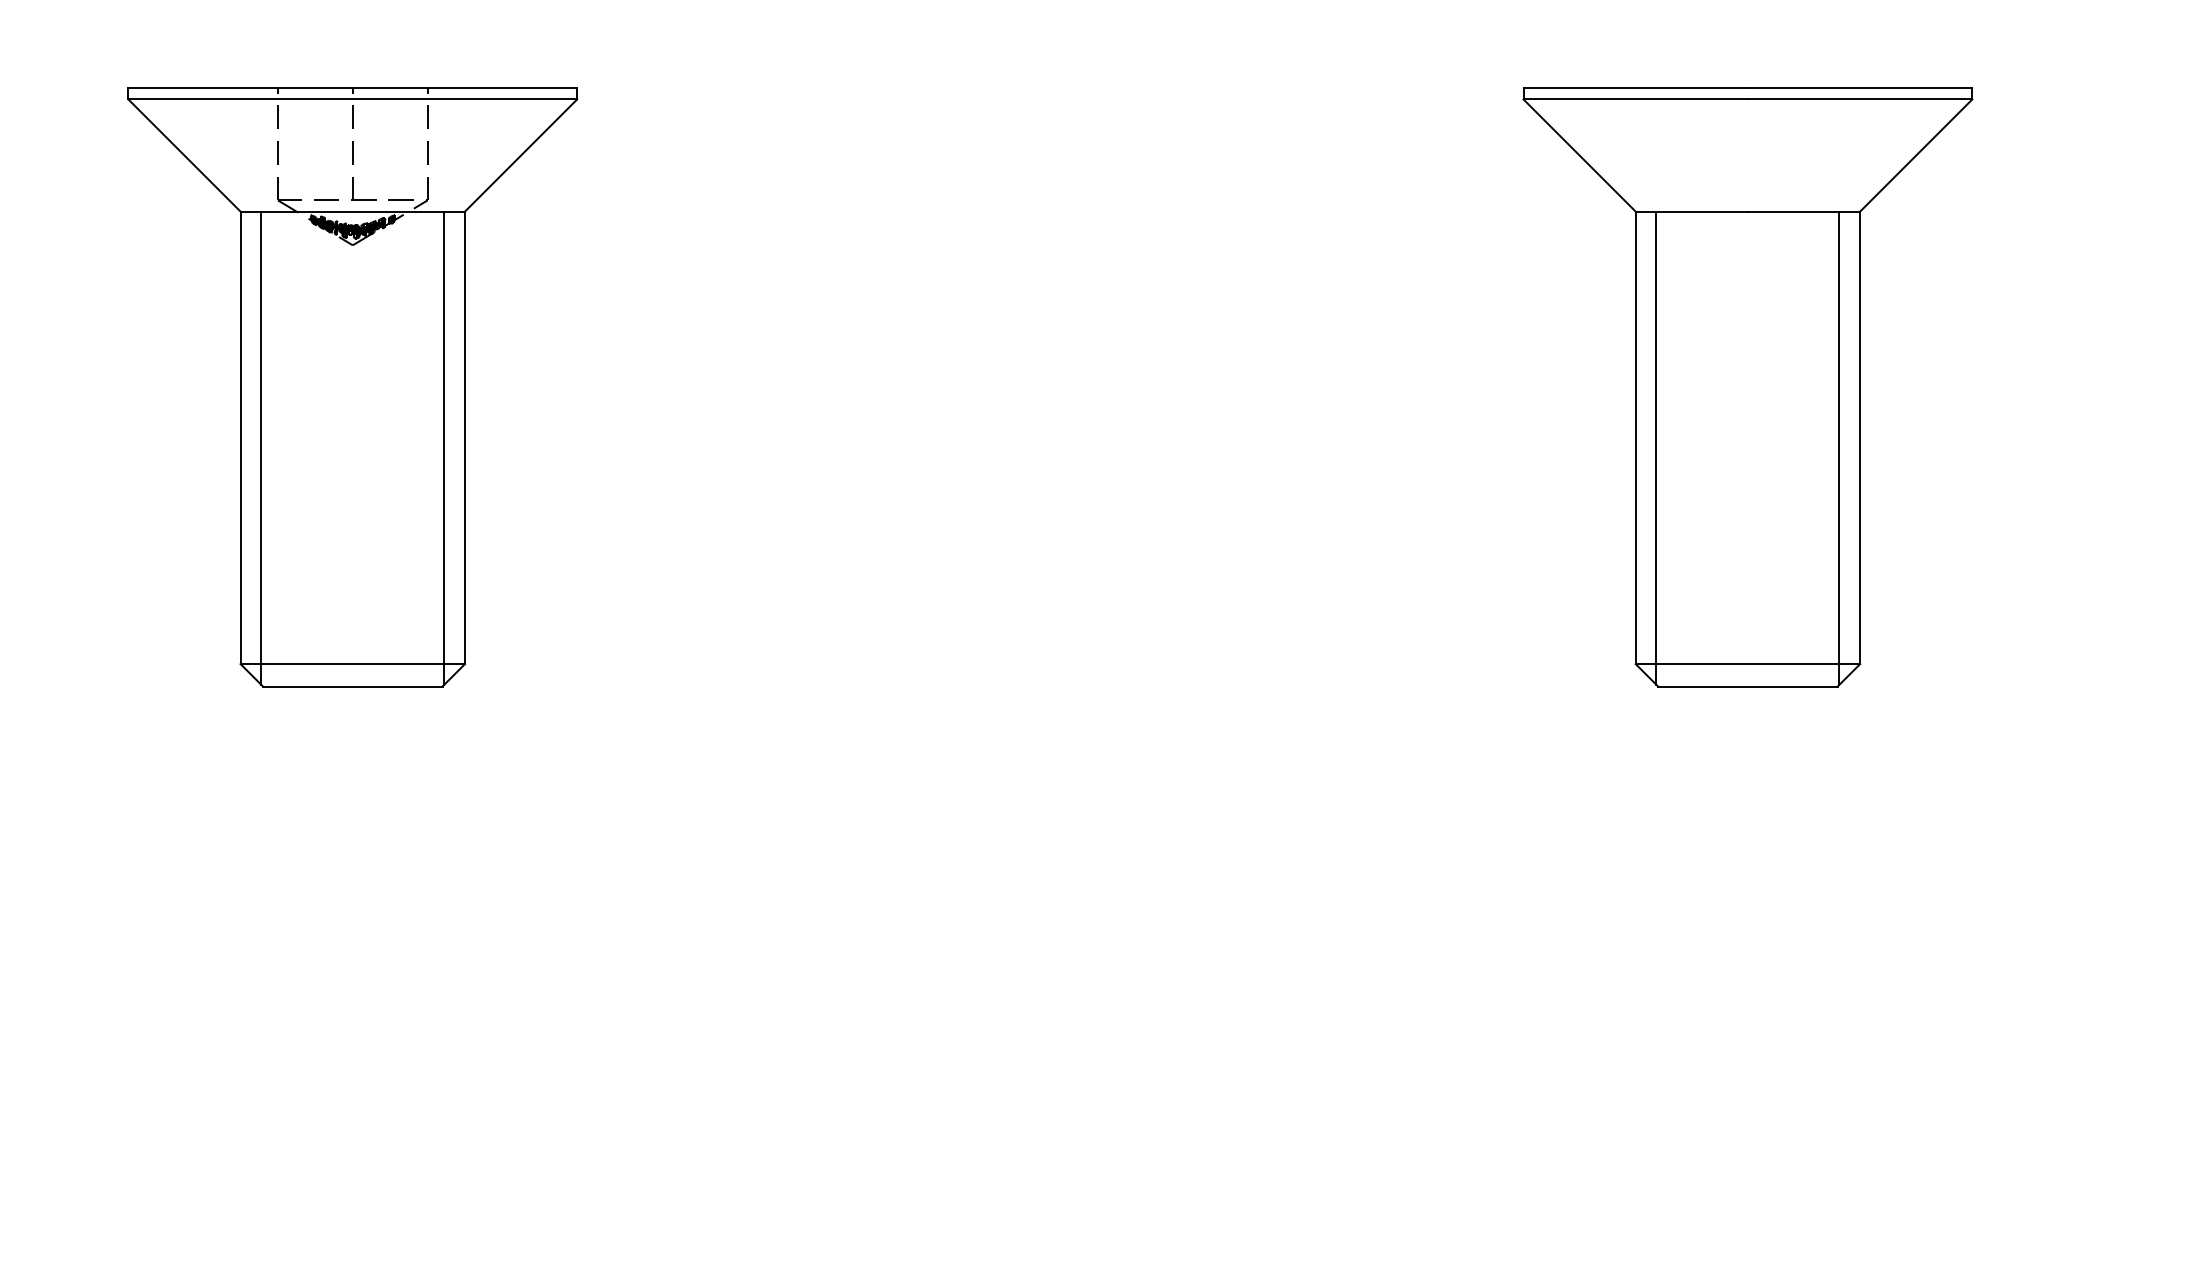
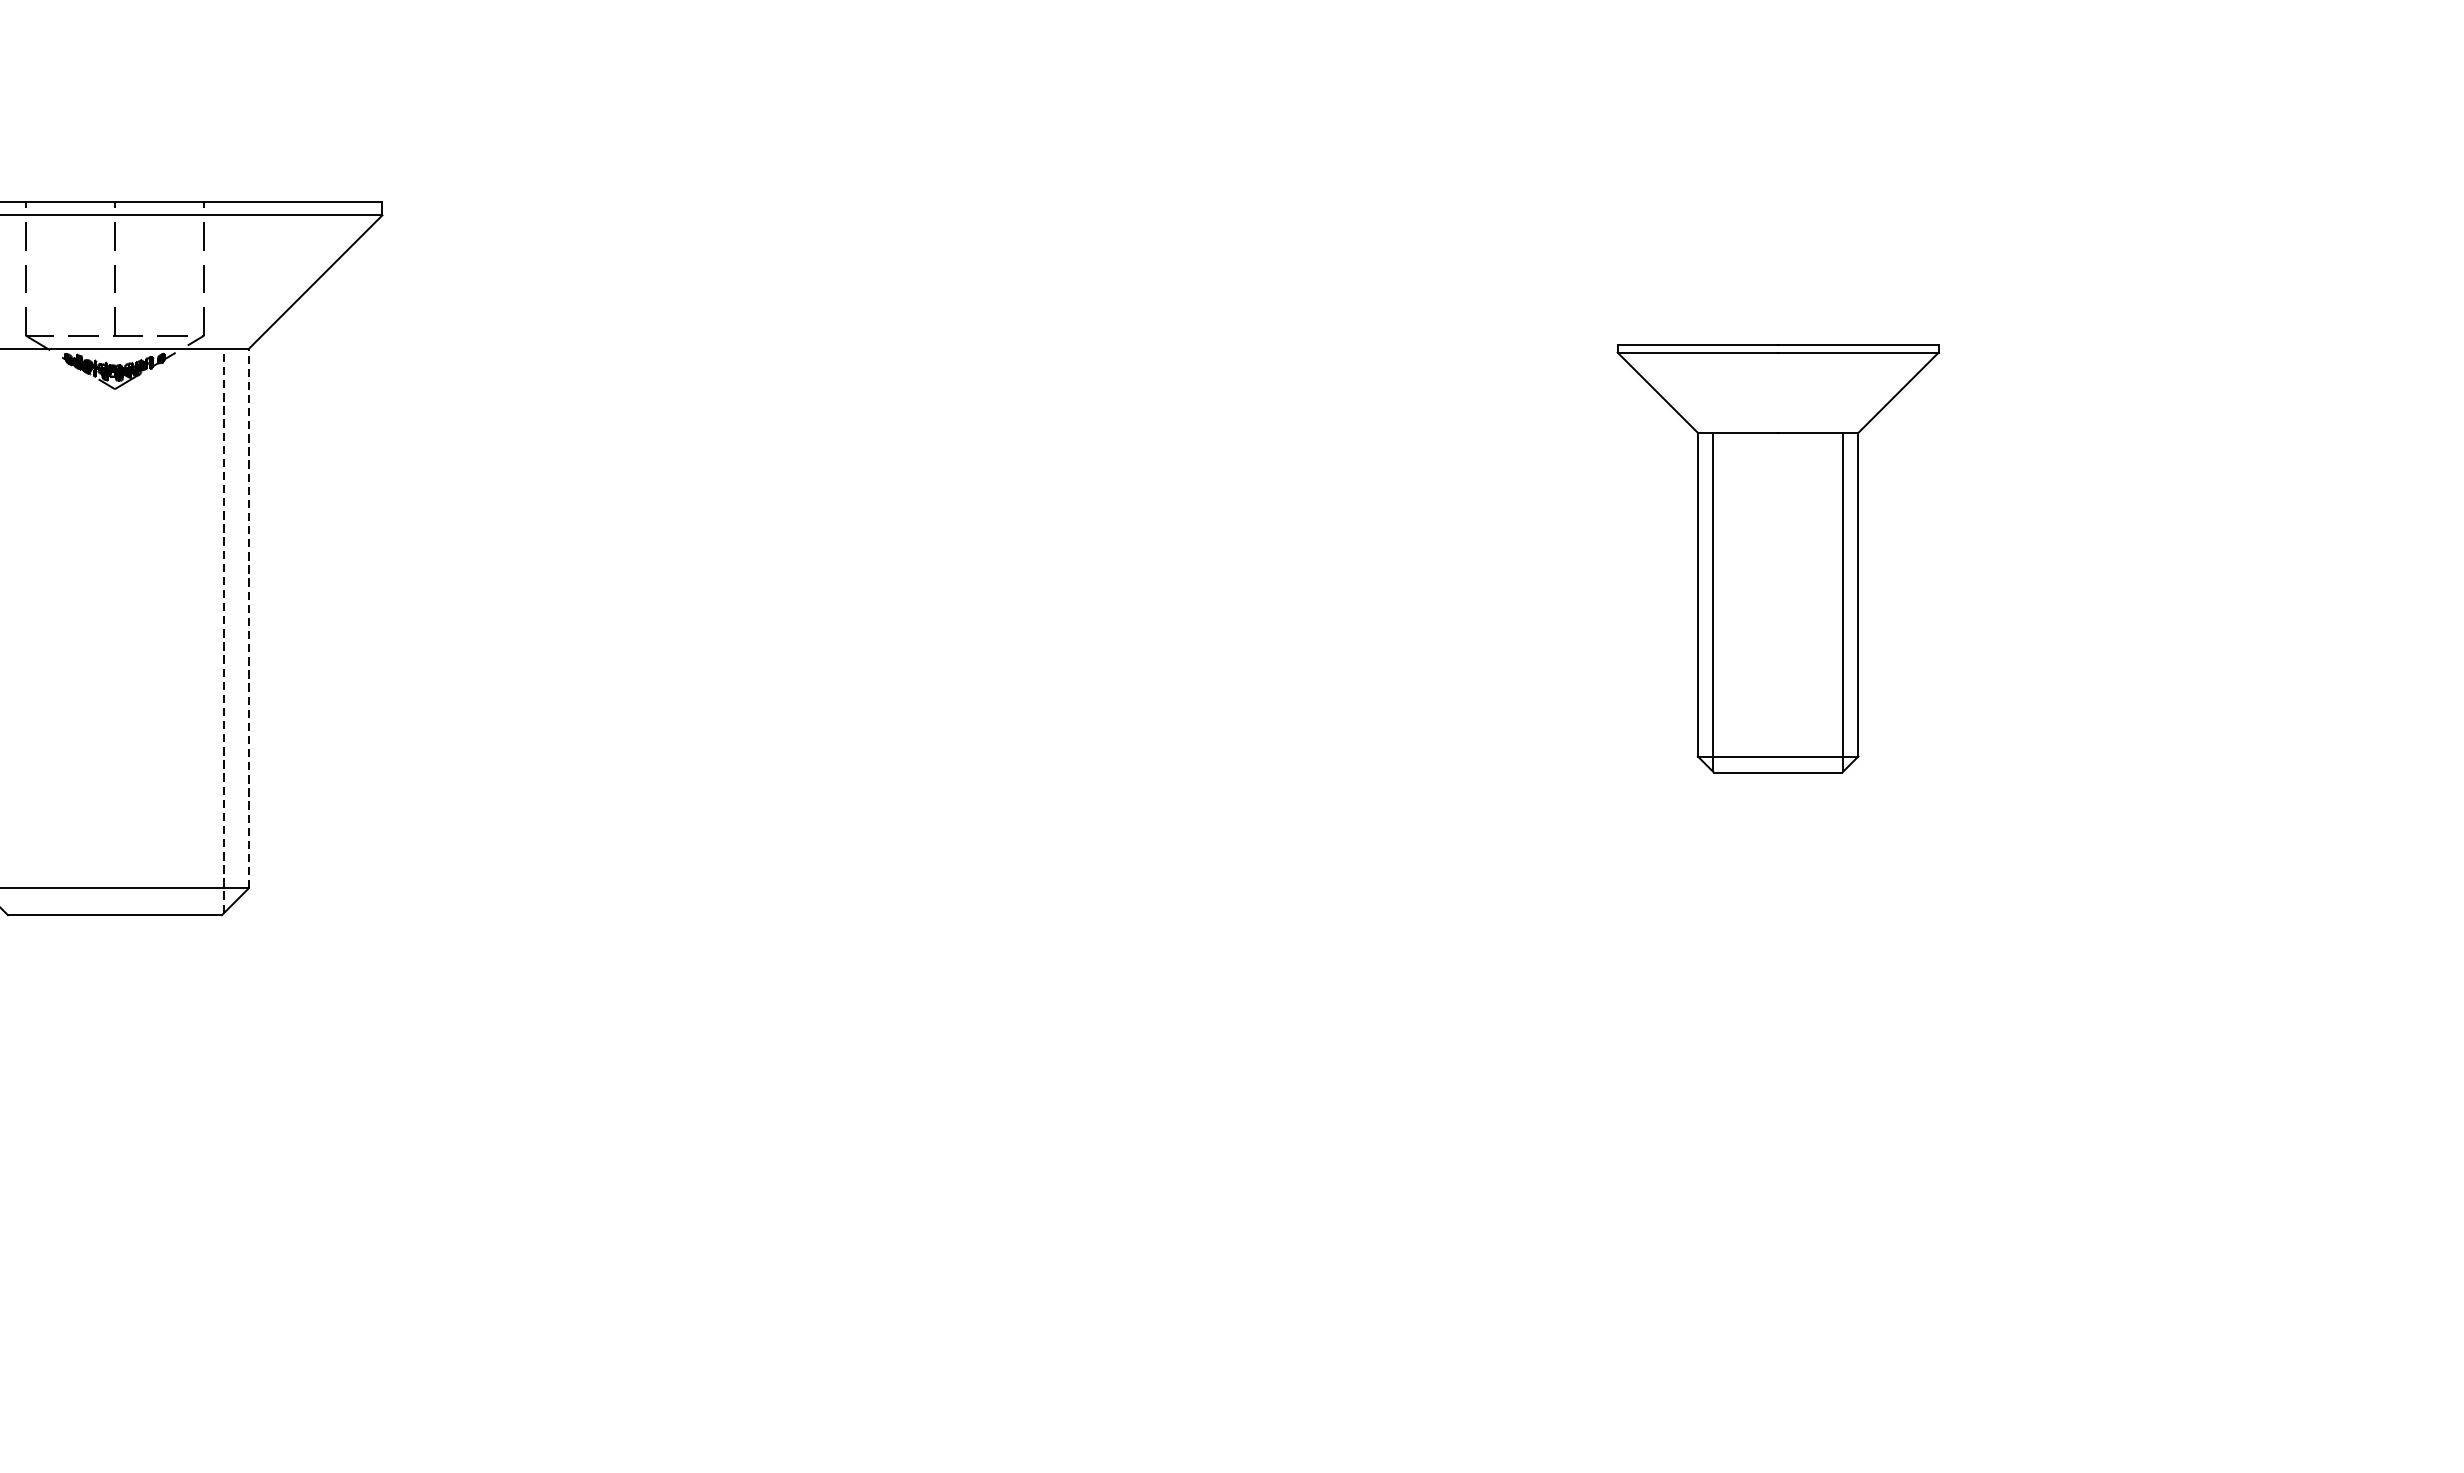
part: (1747, 387) -> (1777, 558), size x0.6
line: (464, 437) -> (248, 618), solid -> dashed
line: (261, 447) -> (6, 630), removed
line: (444, 448) -> (224, 631), solid -> dashed

